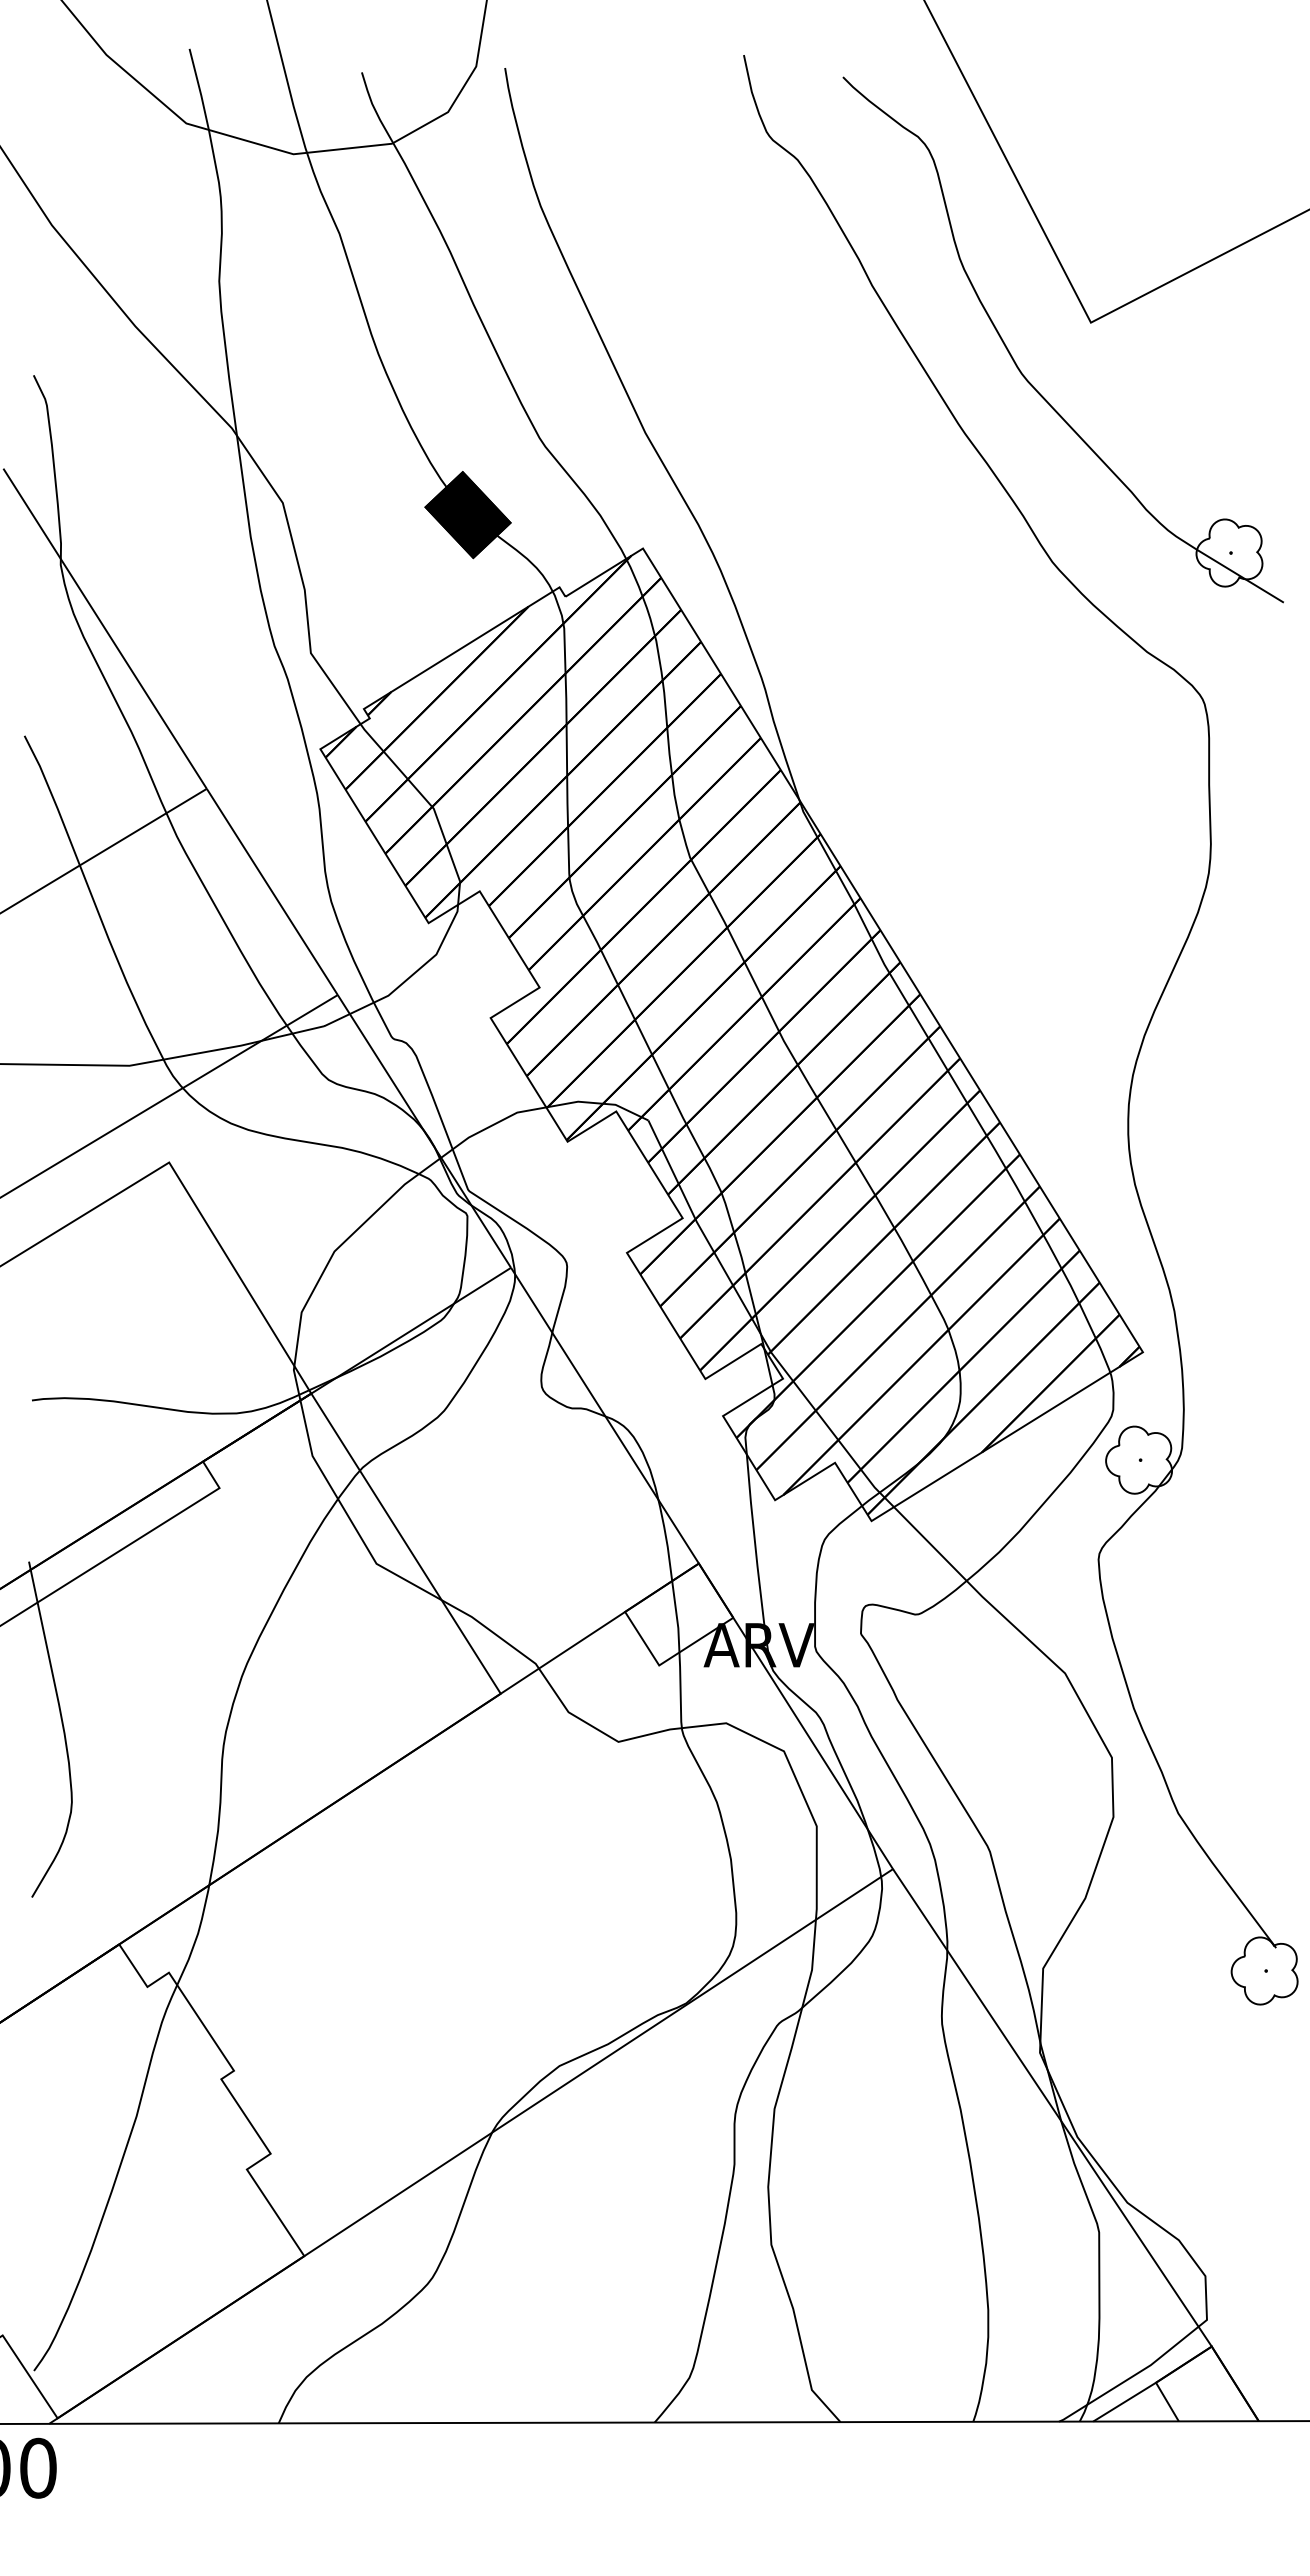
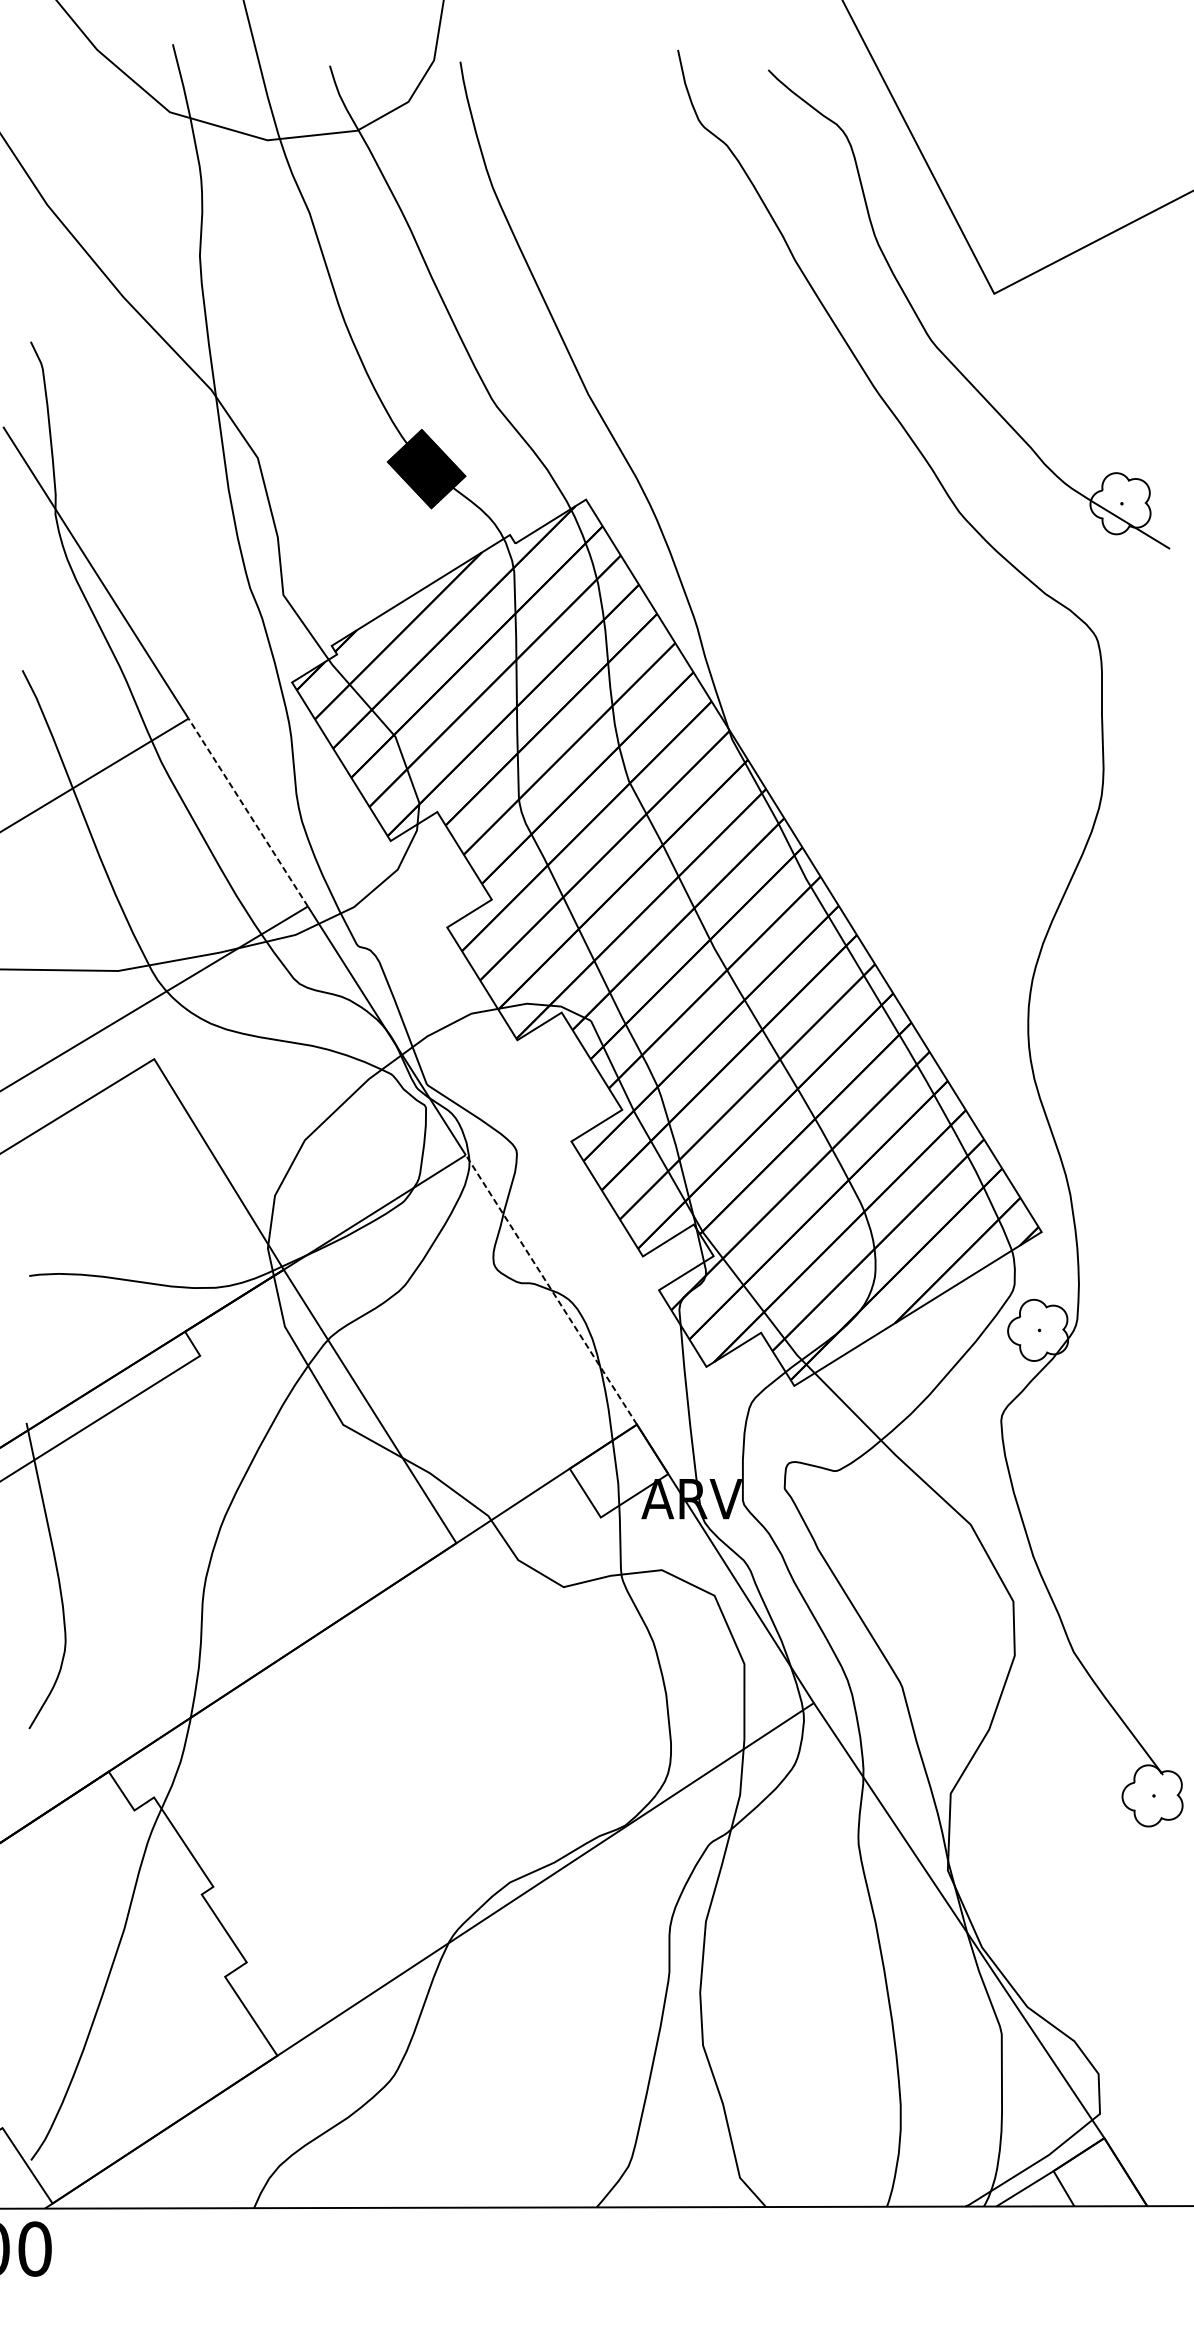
line: (272, 891) -> (248, 812), solid -> dashed
line: (604, 1415) -> (550, 1289), solid -> dashed

